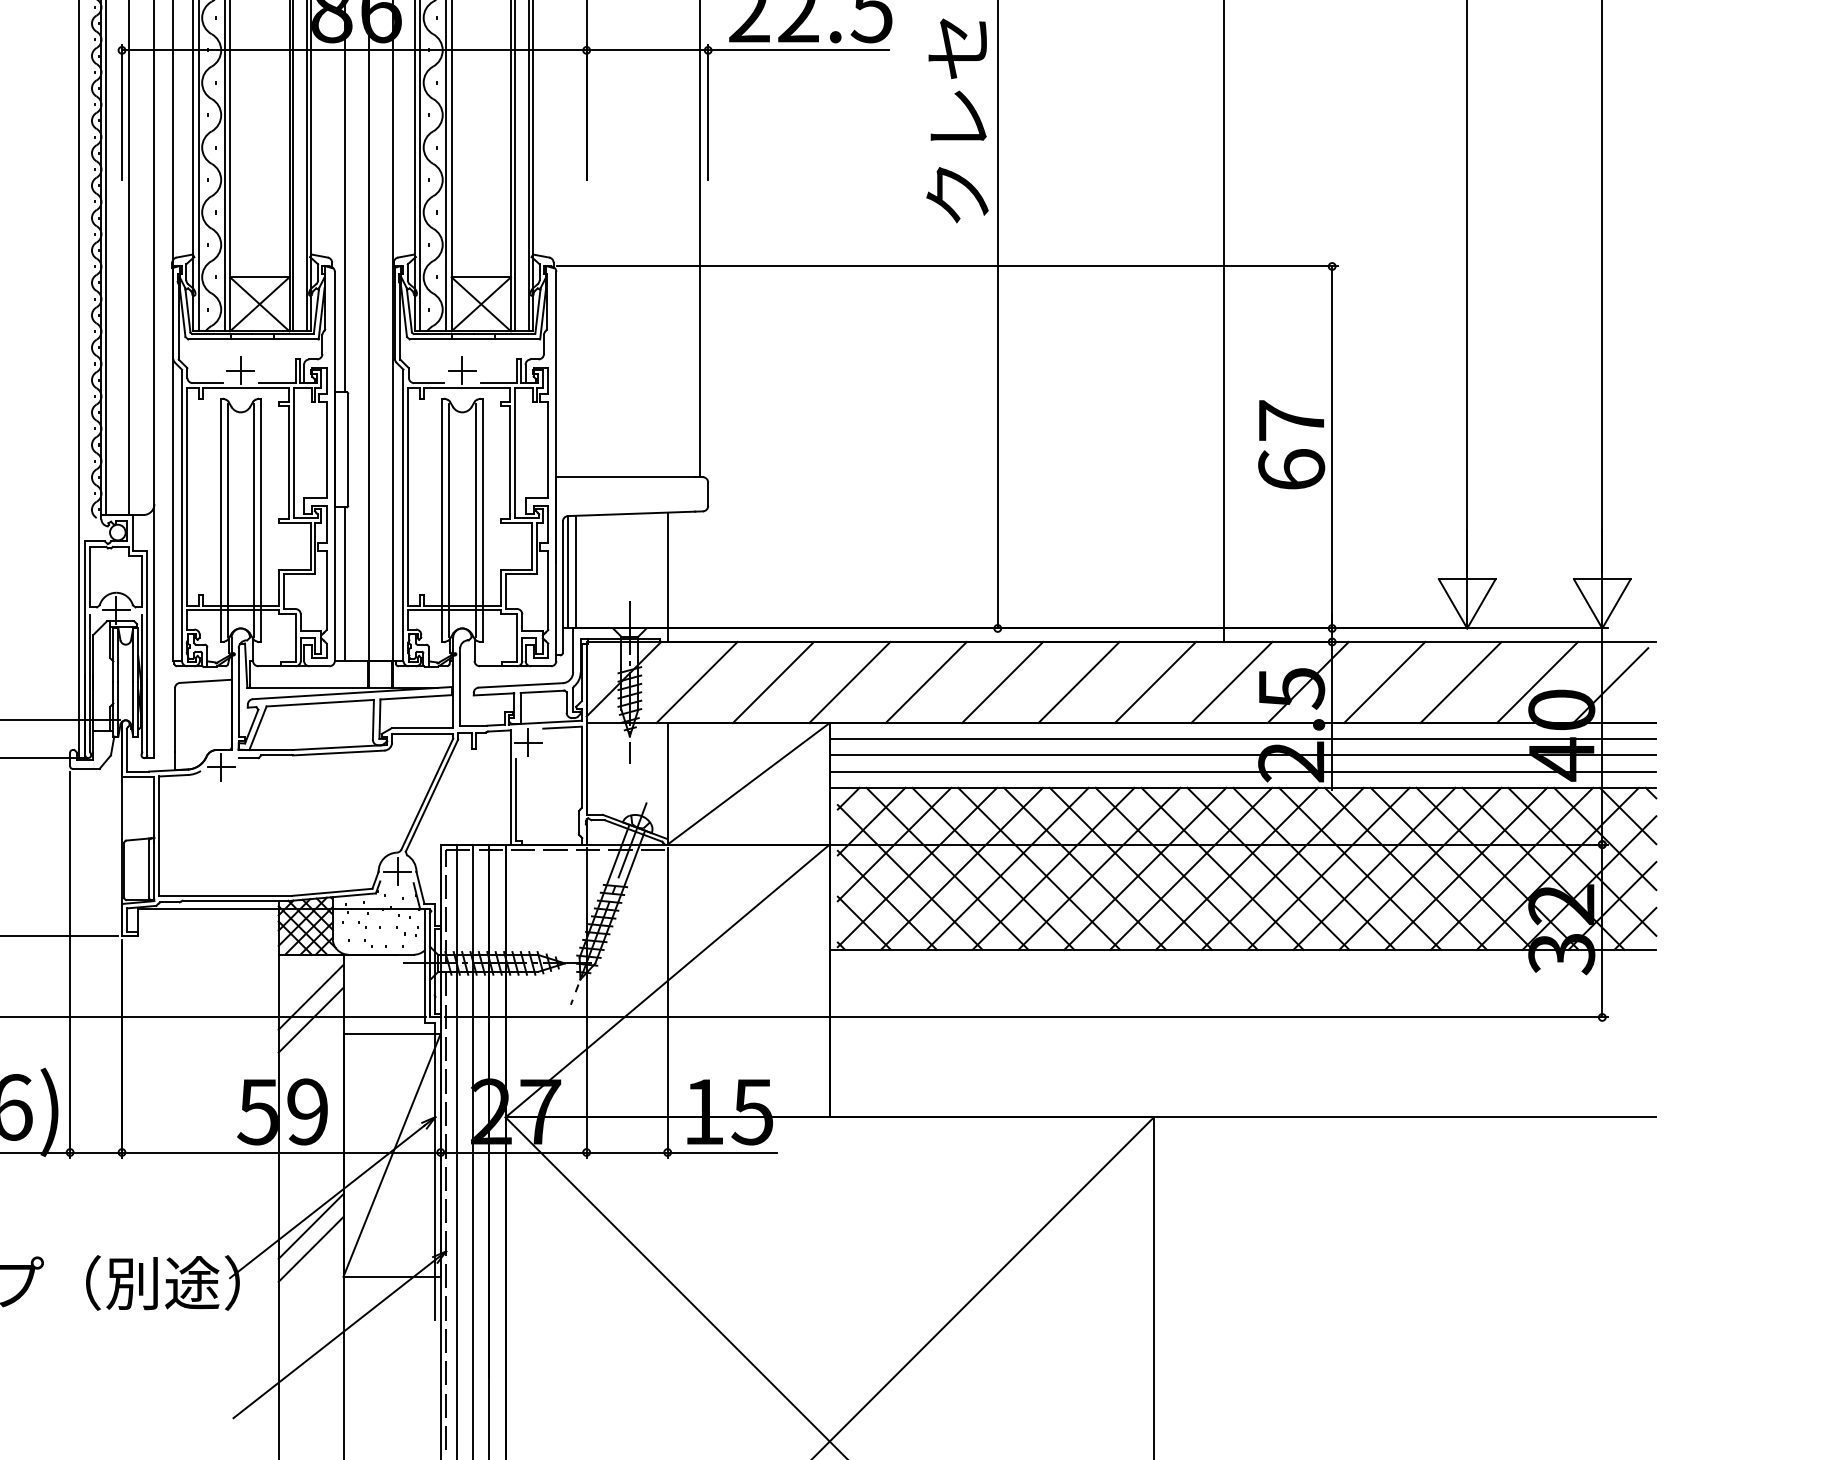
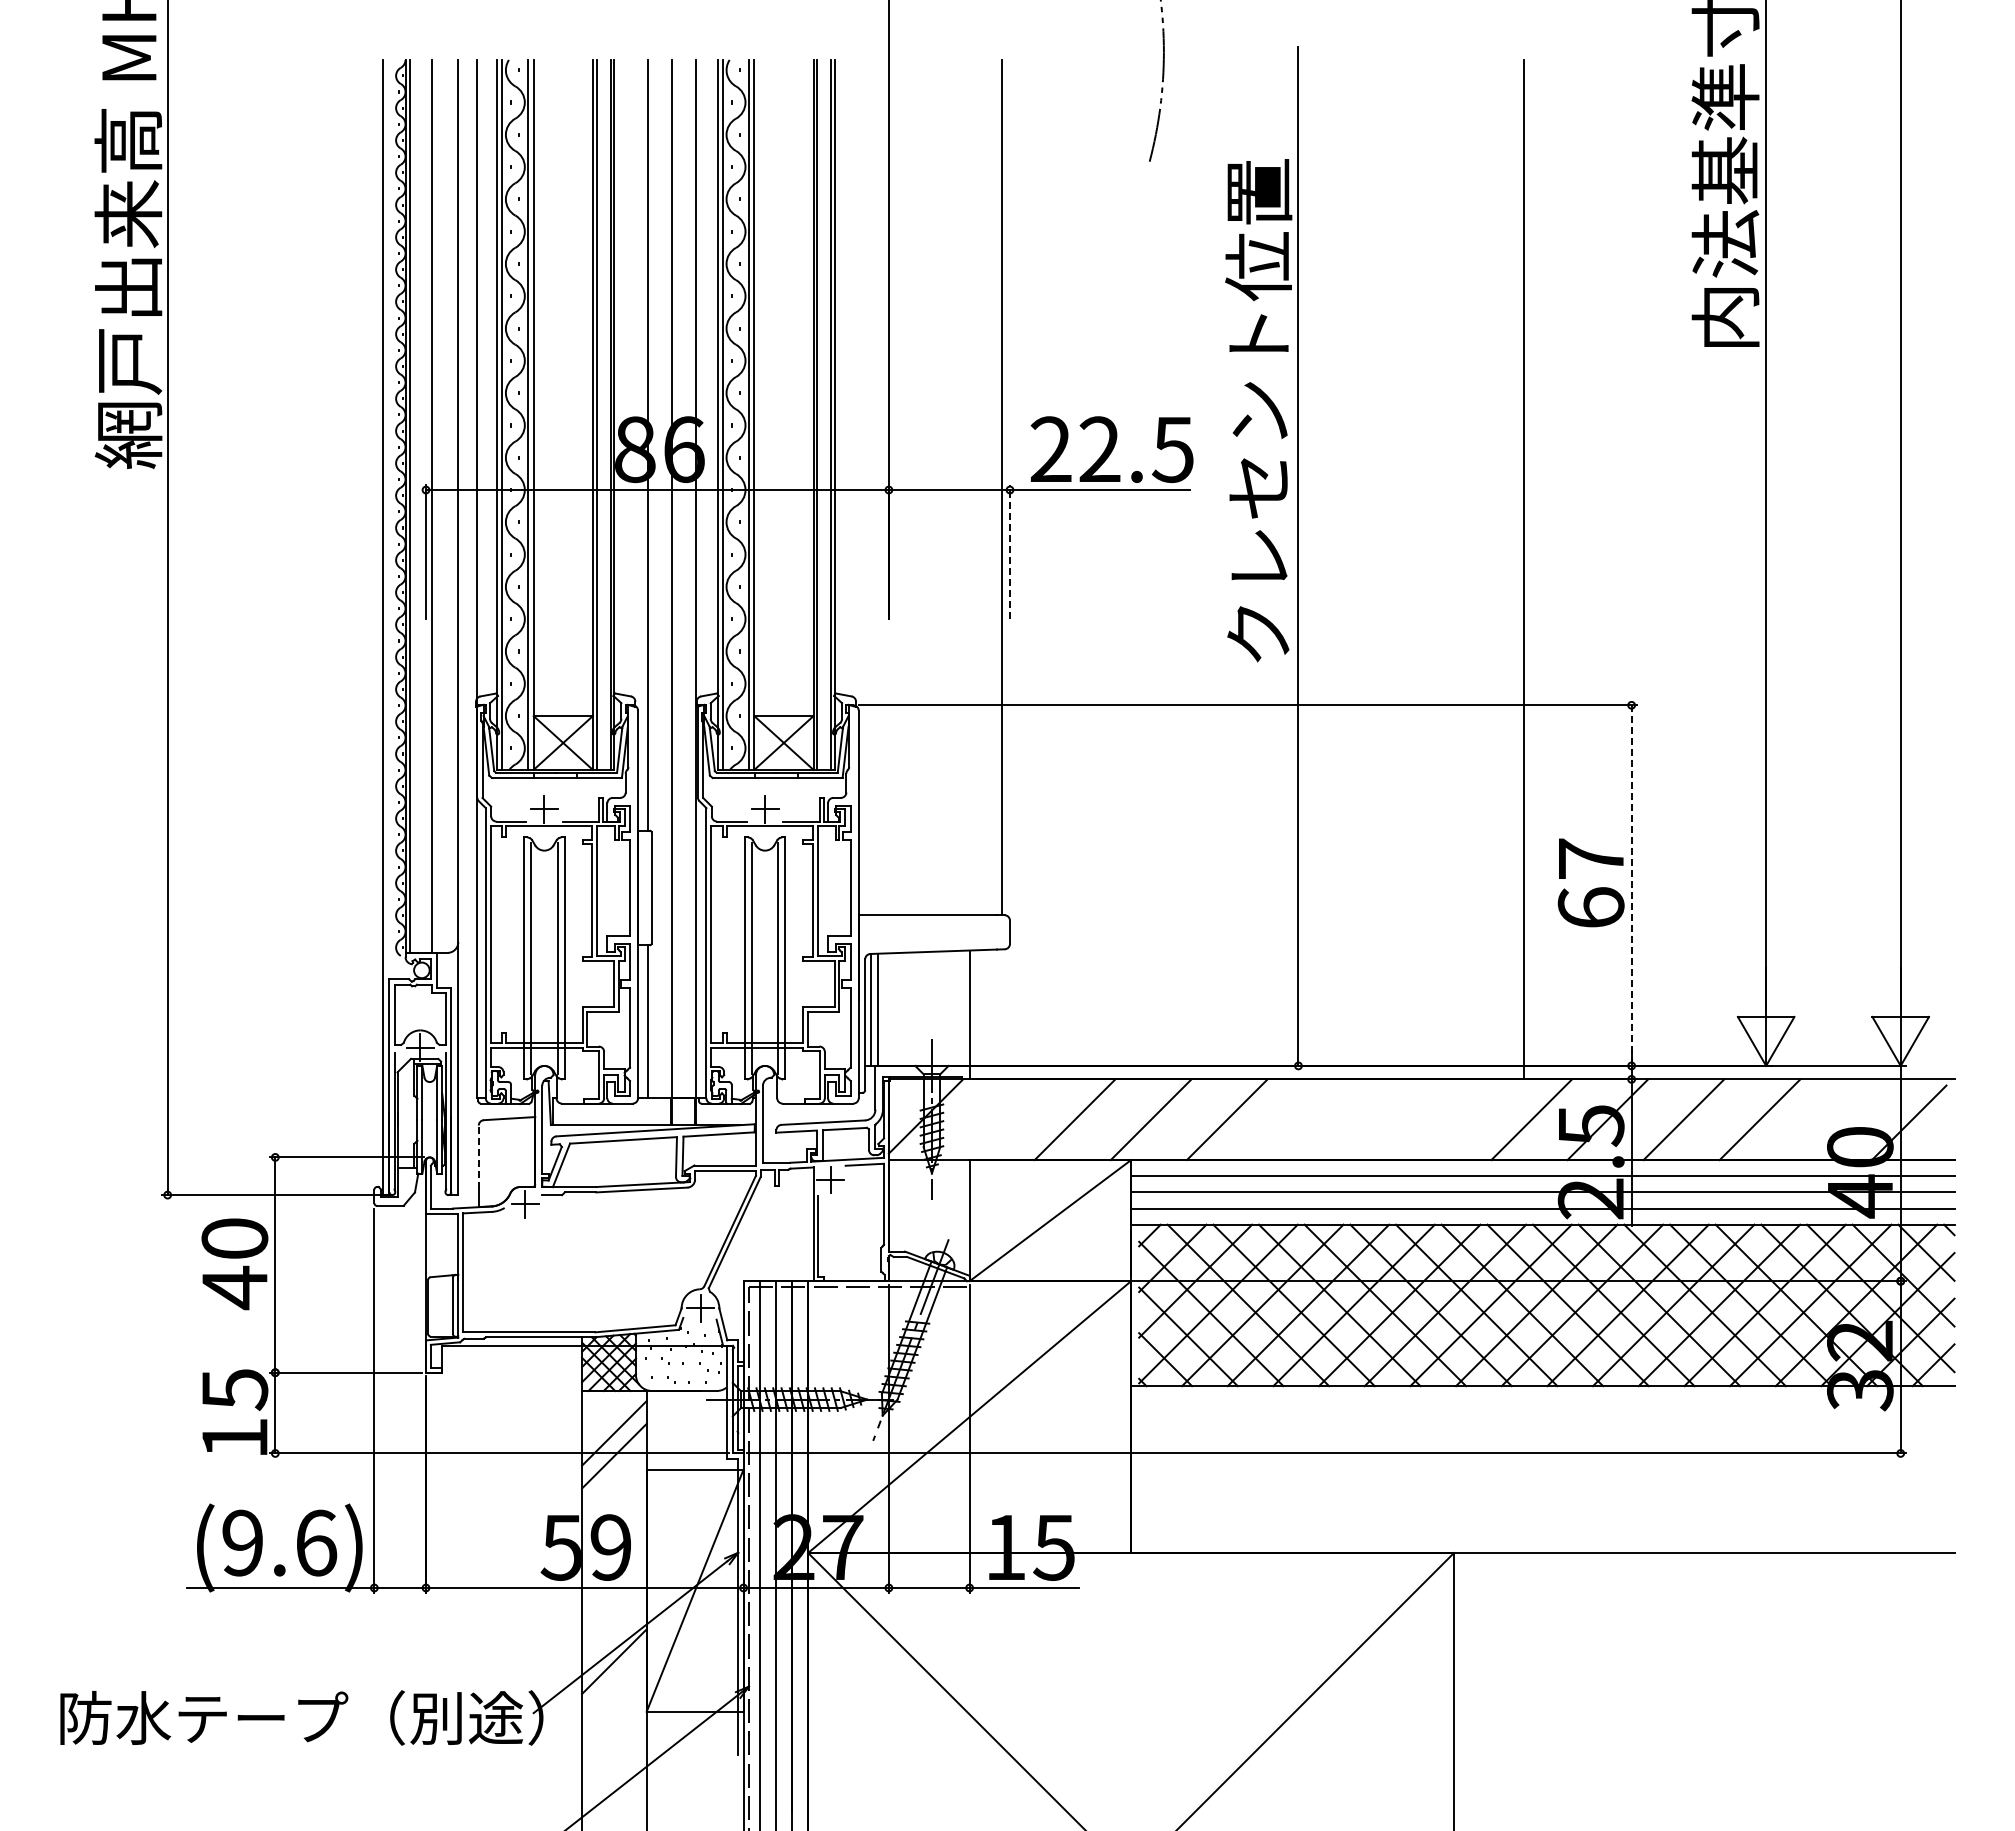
line: (707, 112) -> (1009, 551), solid -> dashed
line: (1332, 448) -> (1631, 886), solid -> dashed
line: (696, 682) -> (998, 1119), removed
line: (1002, 682) -> (1303, 1119), removed
line: (1079, 682) -> (1379, 1119), removed
line: (1155, 682) -> (1455, 1119), removed
line: (1536, 682) -> (1835, 1119), removed
line: (174, 720) -> (478, 1157), solid -> dashed
line: (311, 1249) -> (614, 1684), removed

